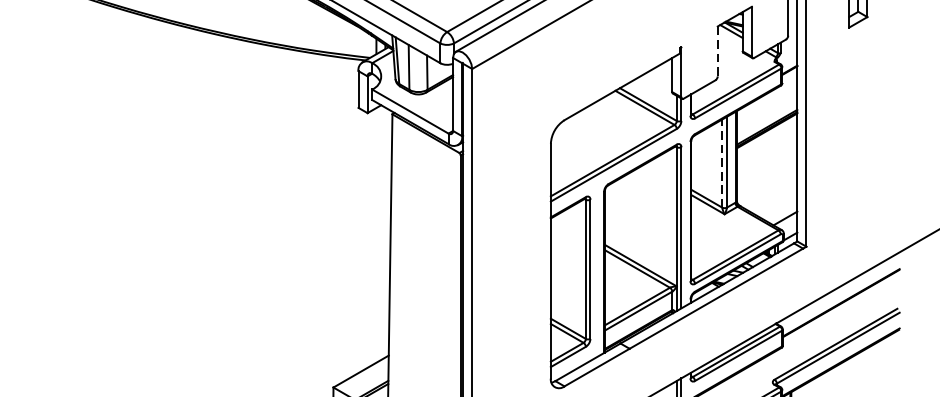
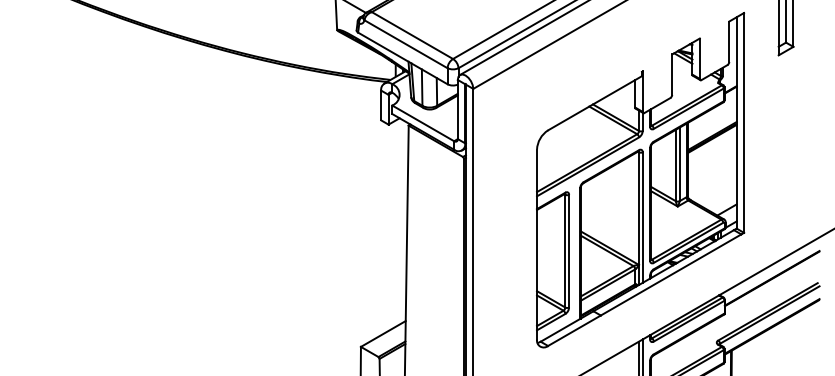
line: (718, 52) -> (672, 75), dashed -> solid
line: (721, 163) -> (675, 165), dashed -> solid

